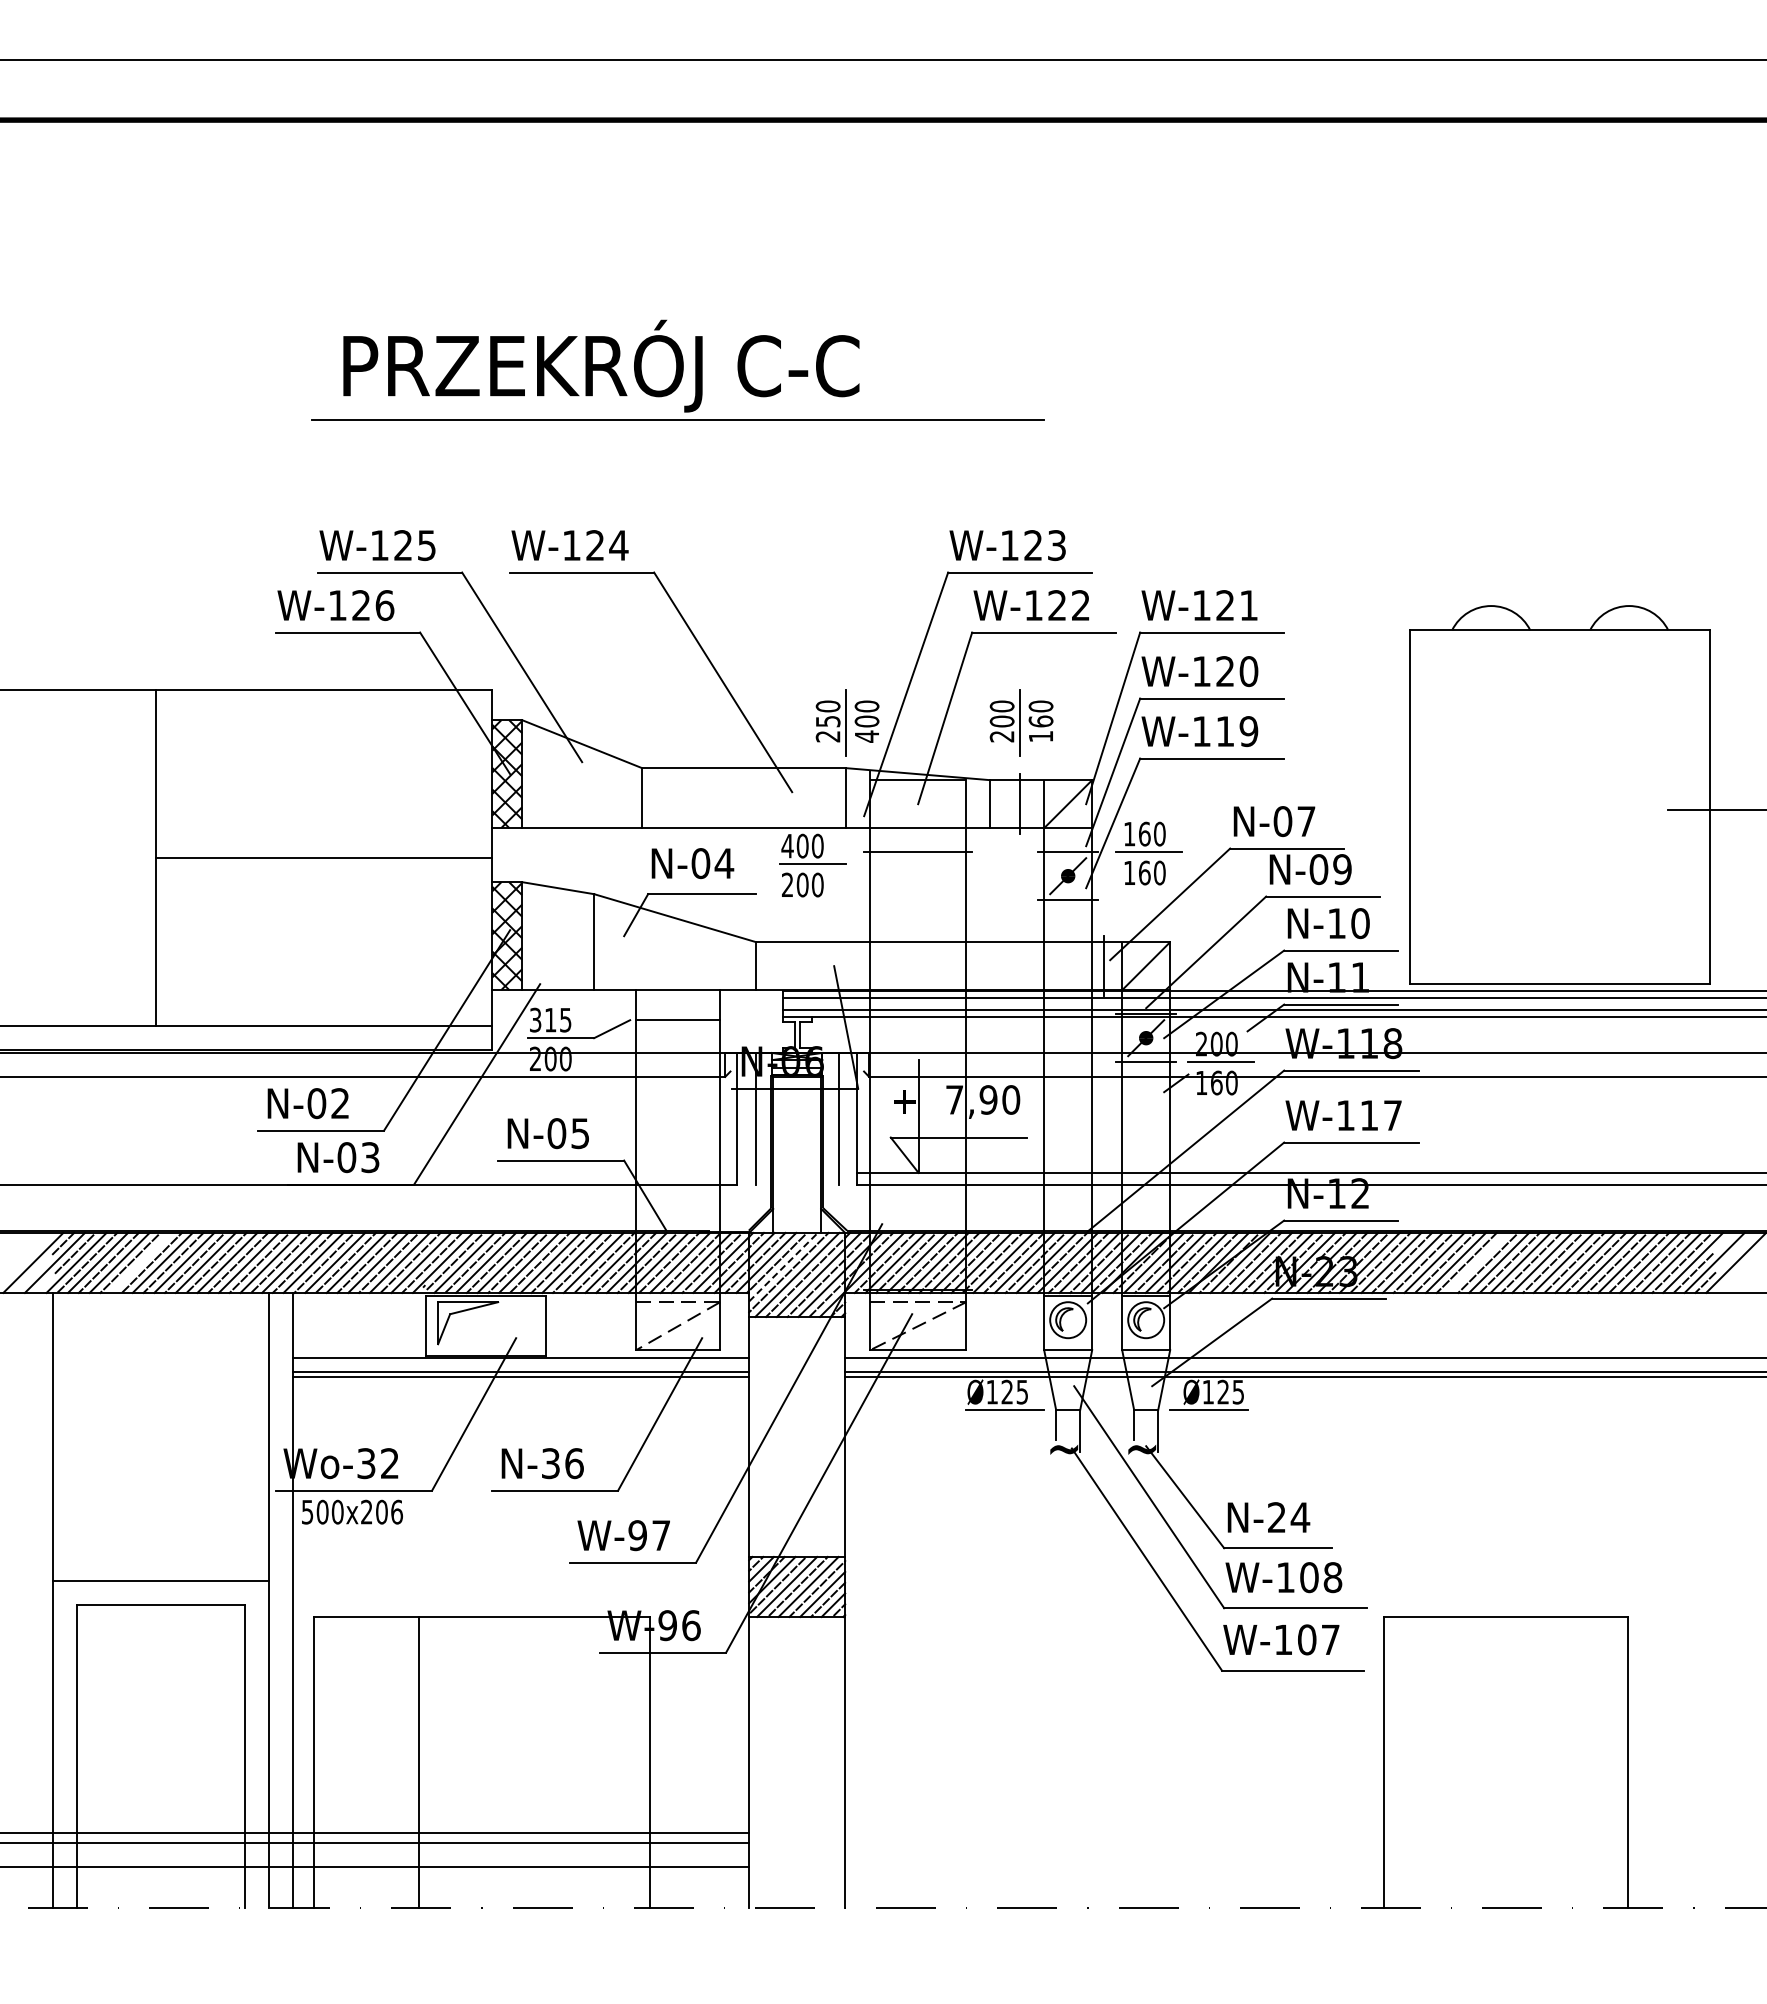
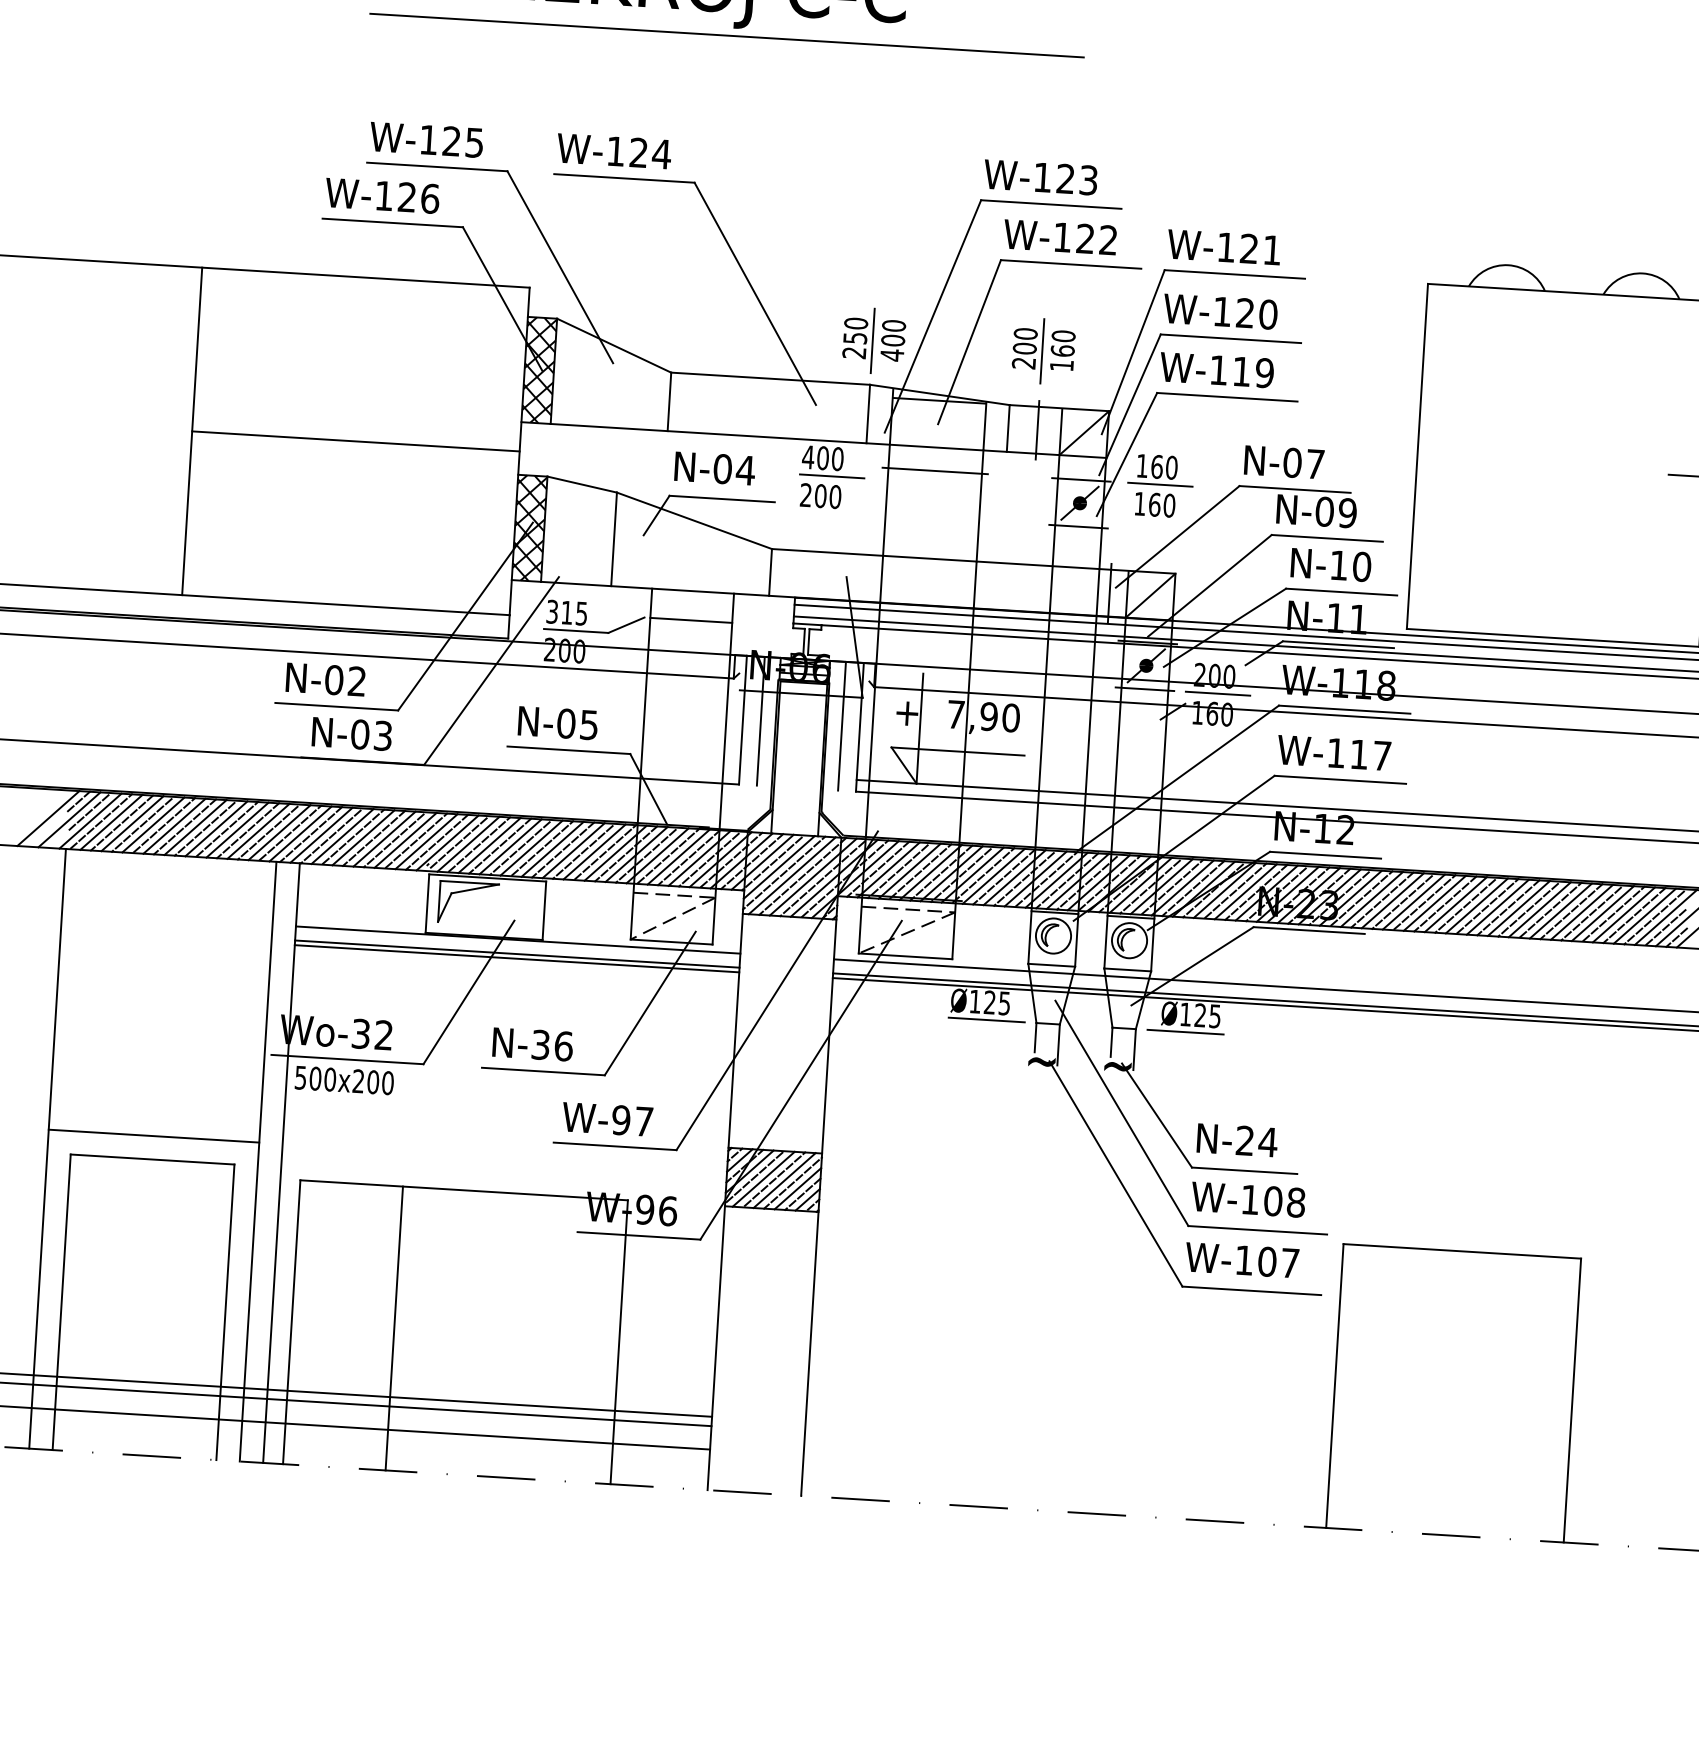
line: (141, 1262) -> (153, 824), added
line: (1477, 1262) -> (1455, 904), added
line: (783, 1266) -> (779, 866), dashed -> solid
text: (397, 1511) -> (388, 1082), 500x206 -> 500x200

